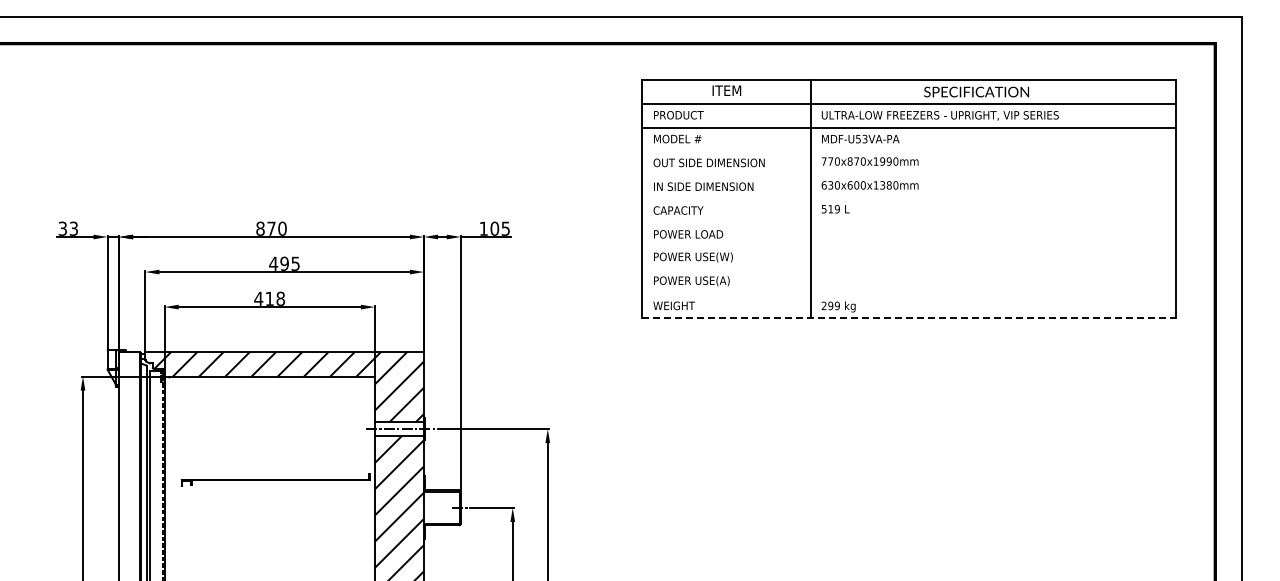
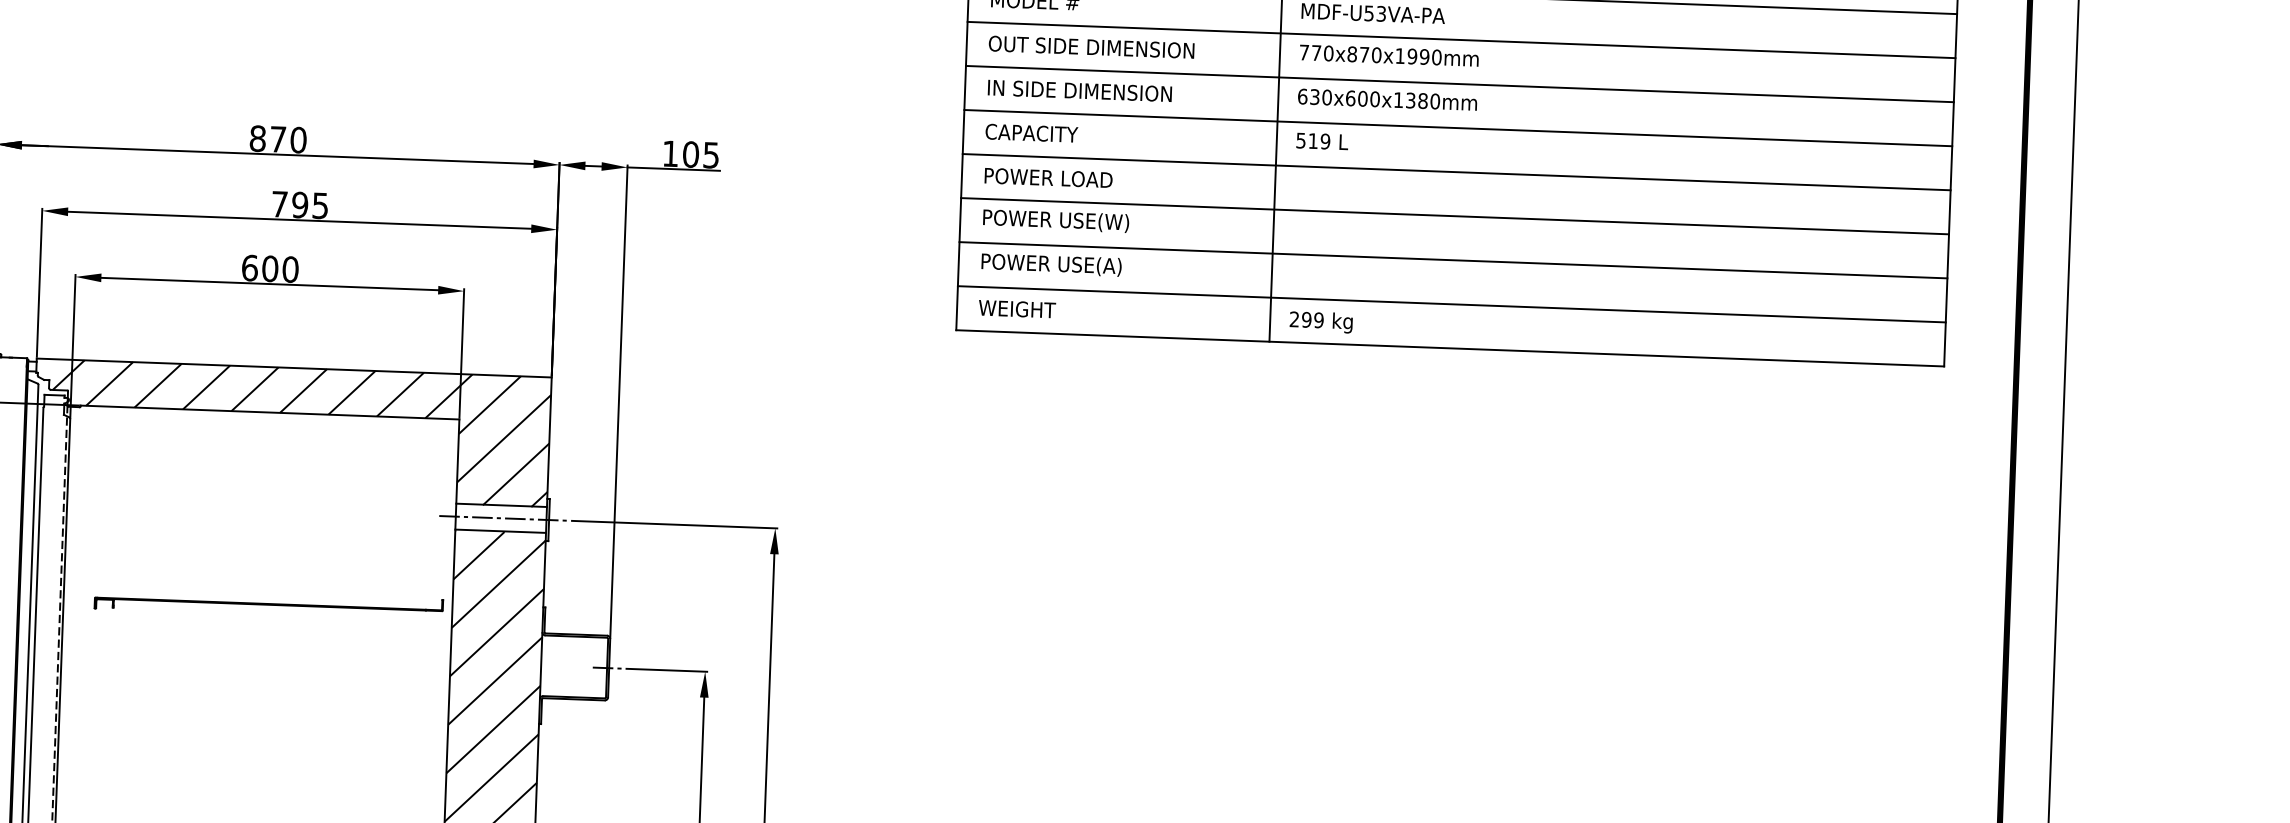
line: (908, 151) -> (1460, 39), added
line: (908, 175) -> (1459, 84), added
line: (908, 199) -> (1457, 128), added
line: (908, 223) -> (1455, 172), added
line: (908, 246) -> (1454, 215), added
text: (273, 263) -> (279, 203), 495 -> 795
line: (908, 270) -> (1452, 259), added
line: (908, 294) -> (1451, 304), added
text: (269, 298) -> (269, 268), 418 -> 600
line: (909, 318) -> (1451, 348), dashed -> solid

